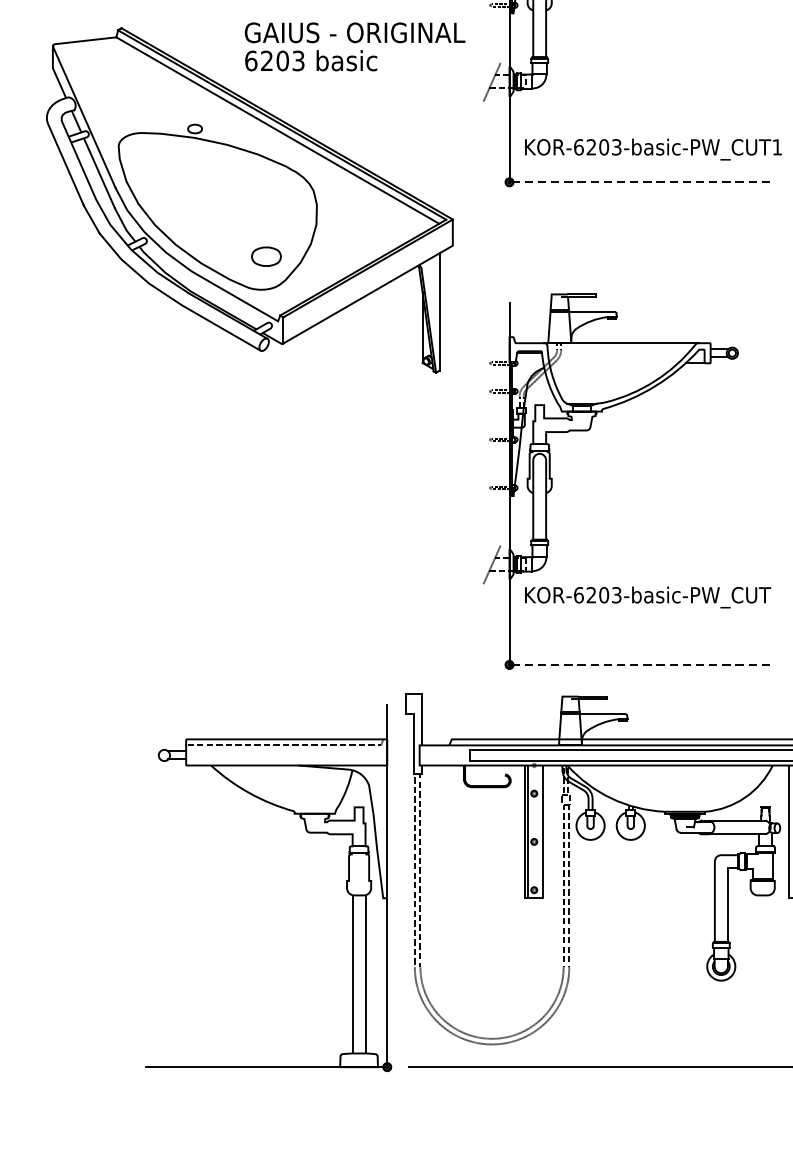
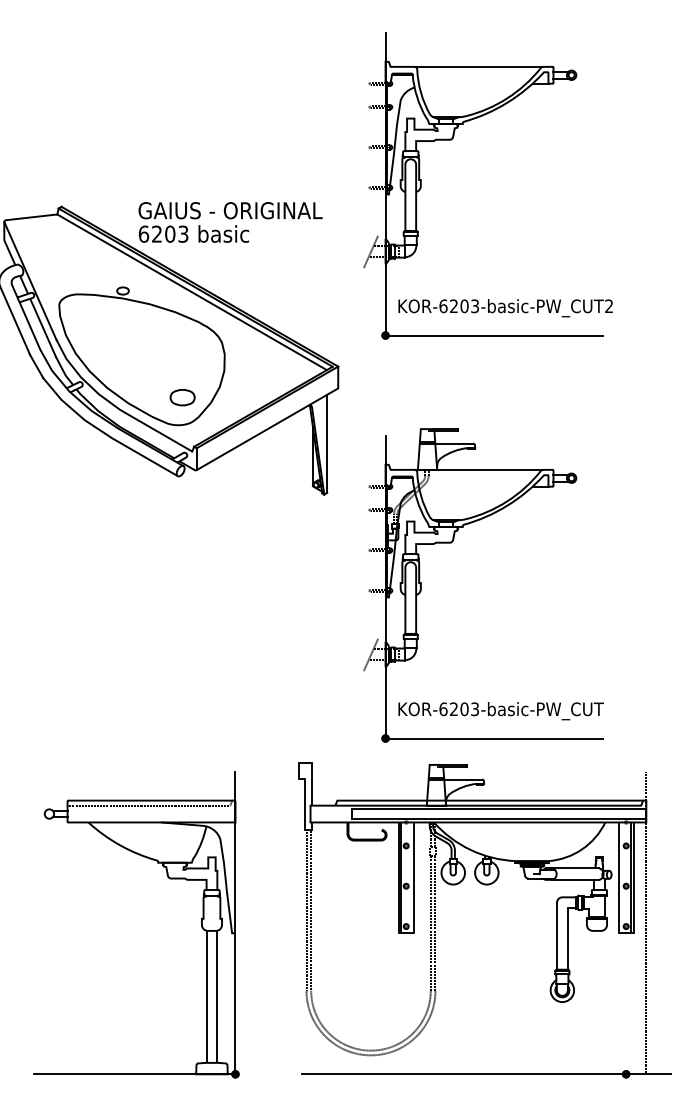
text: (354, 46) -> (230, 222), moved
text: (776, 146) -> (608, 305), KOR-6203-basic-PW_CUT1 -> KOR-6203-basic-PW_CUT2
line: (639, 182) -> (494, 335), dashed -> solid
text: (647, 597) -> (500, 711), moved
line: (639, 664) -> (494, 738), dashed -> solid
part: (307, 832) -> (168, 878), moved

